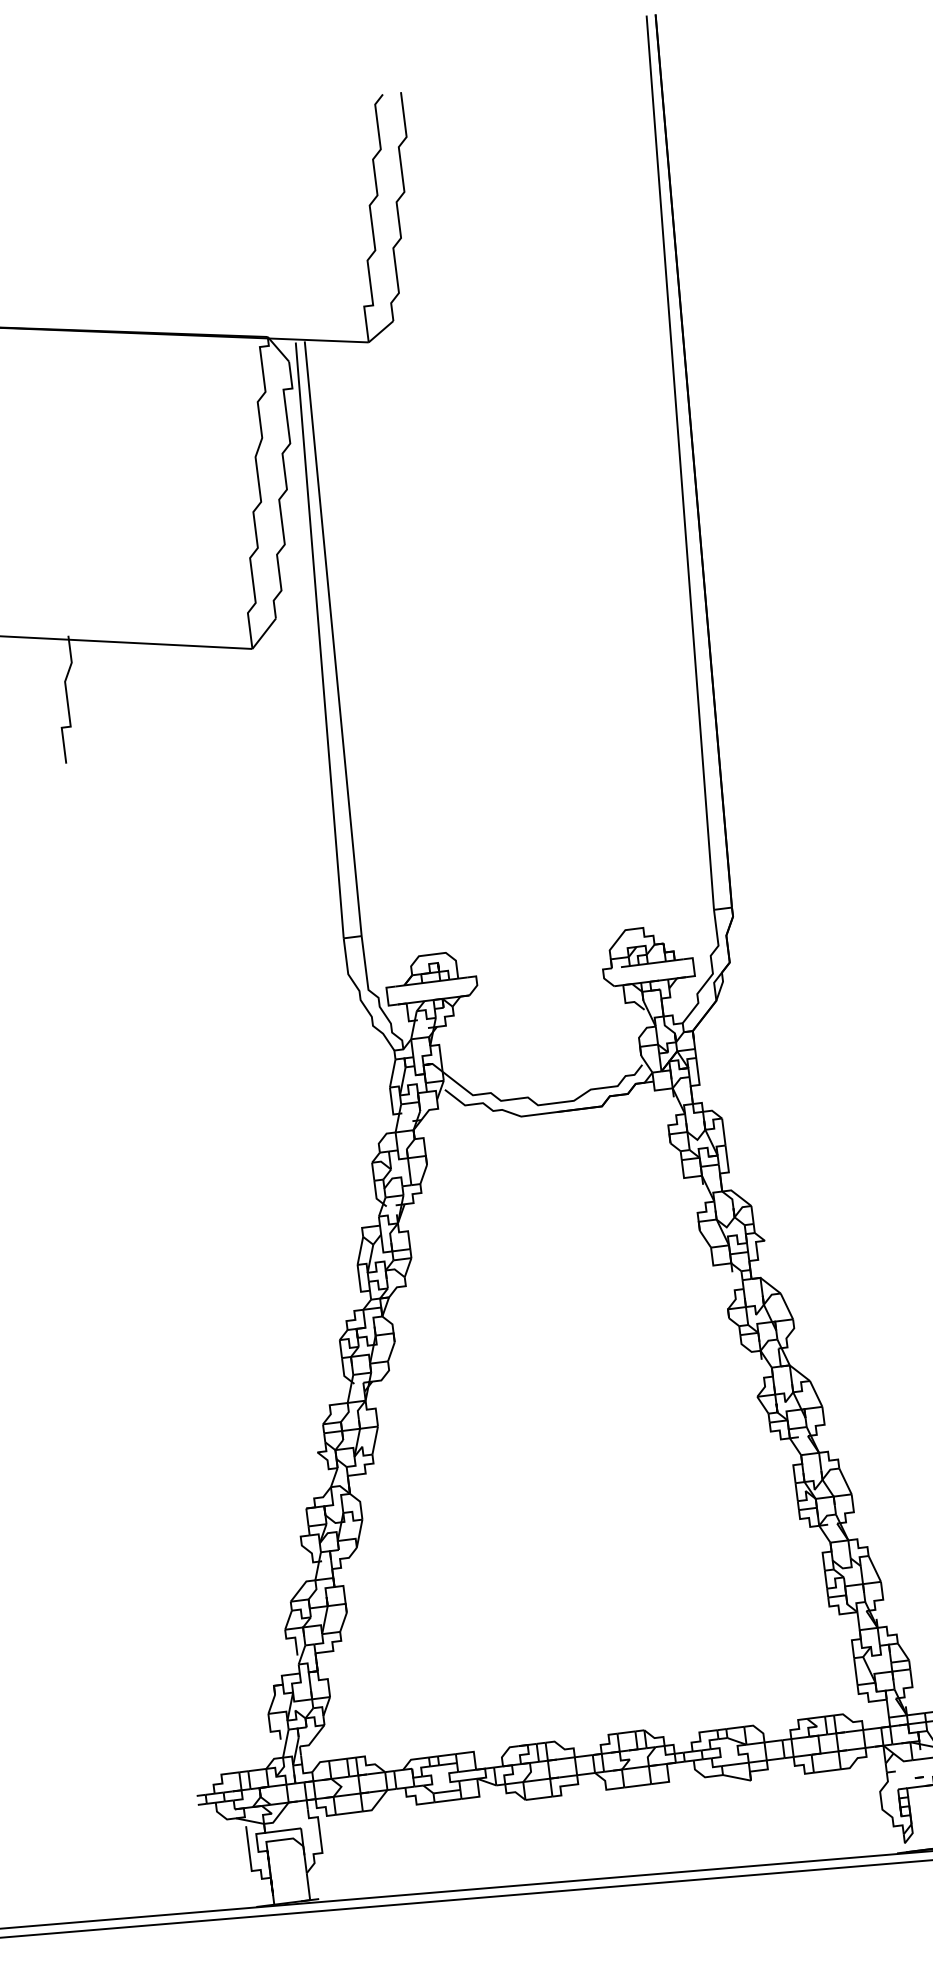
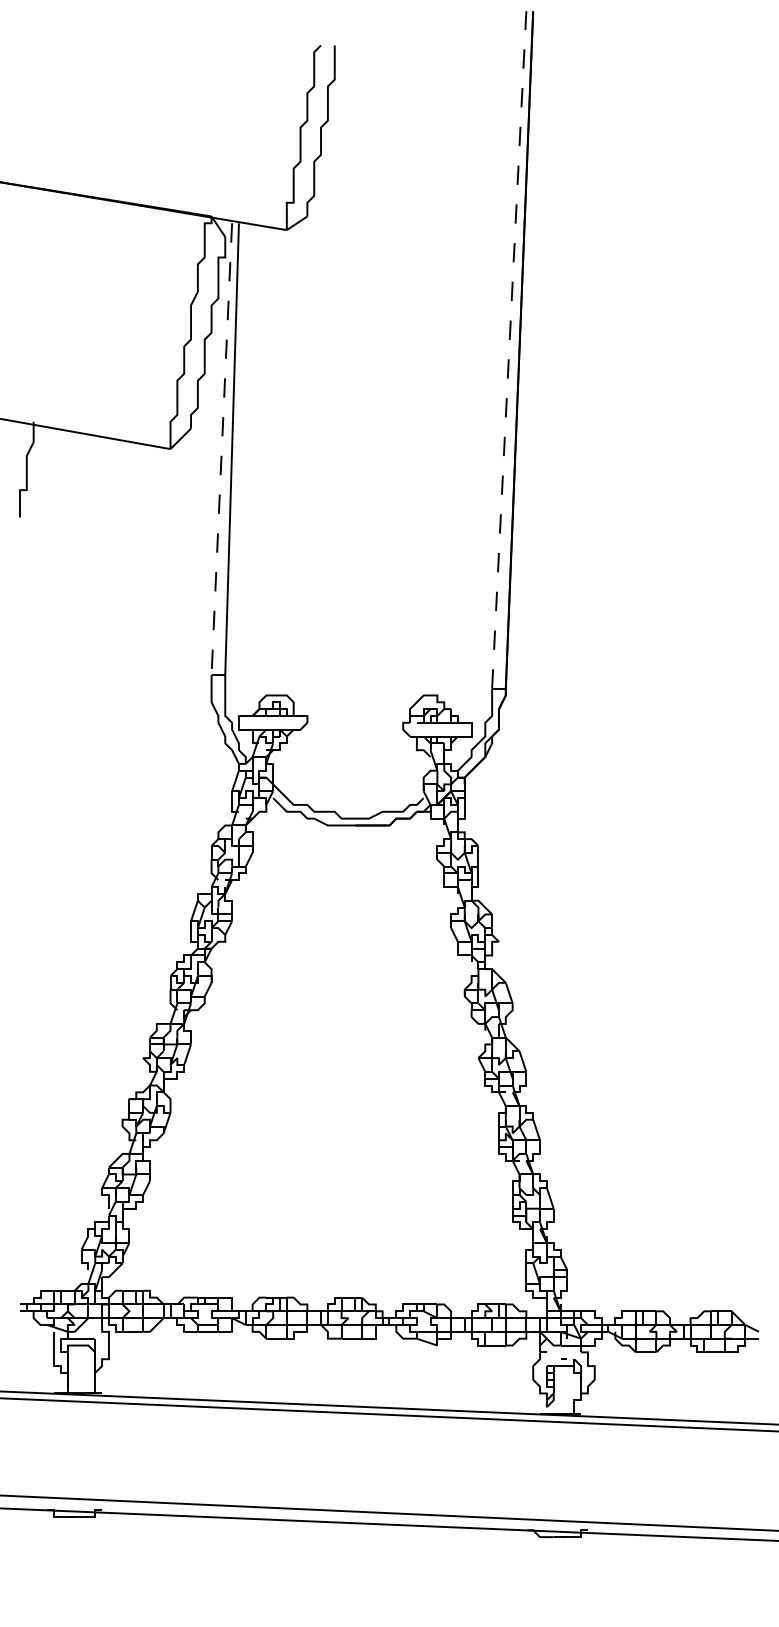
line: (680, 462) -> (509, 349), solid -> dashed
line: (319, 641) -> (221, 449), solid -> dashed

